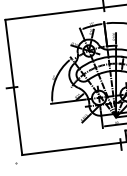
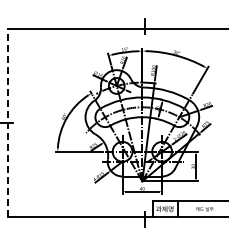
line: (13, 87) -> (7, 123), solid -> dashed

